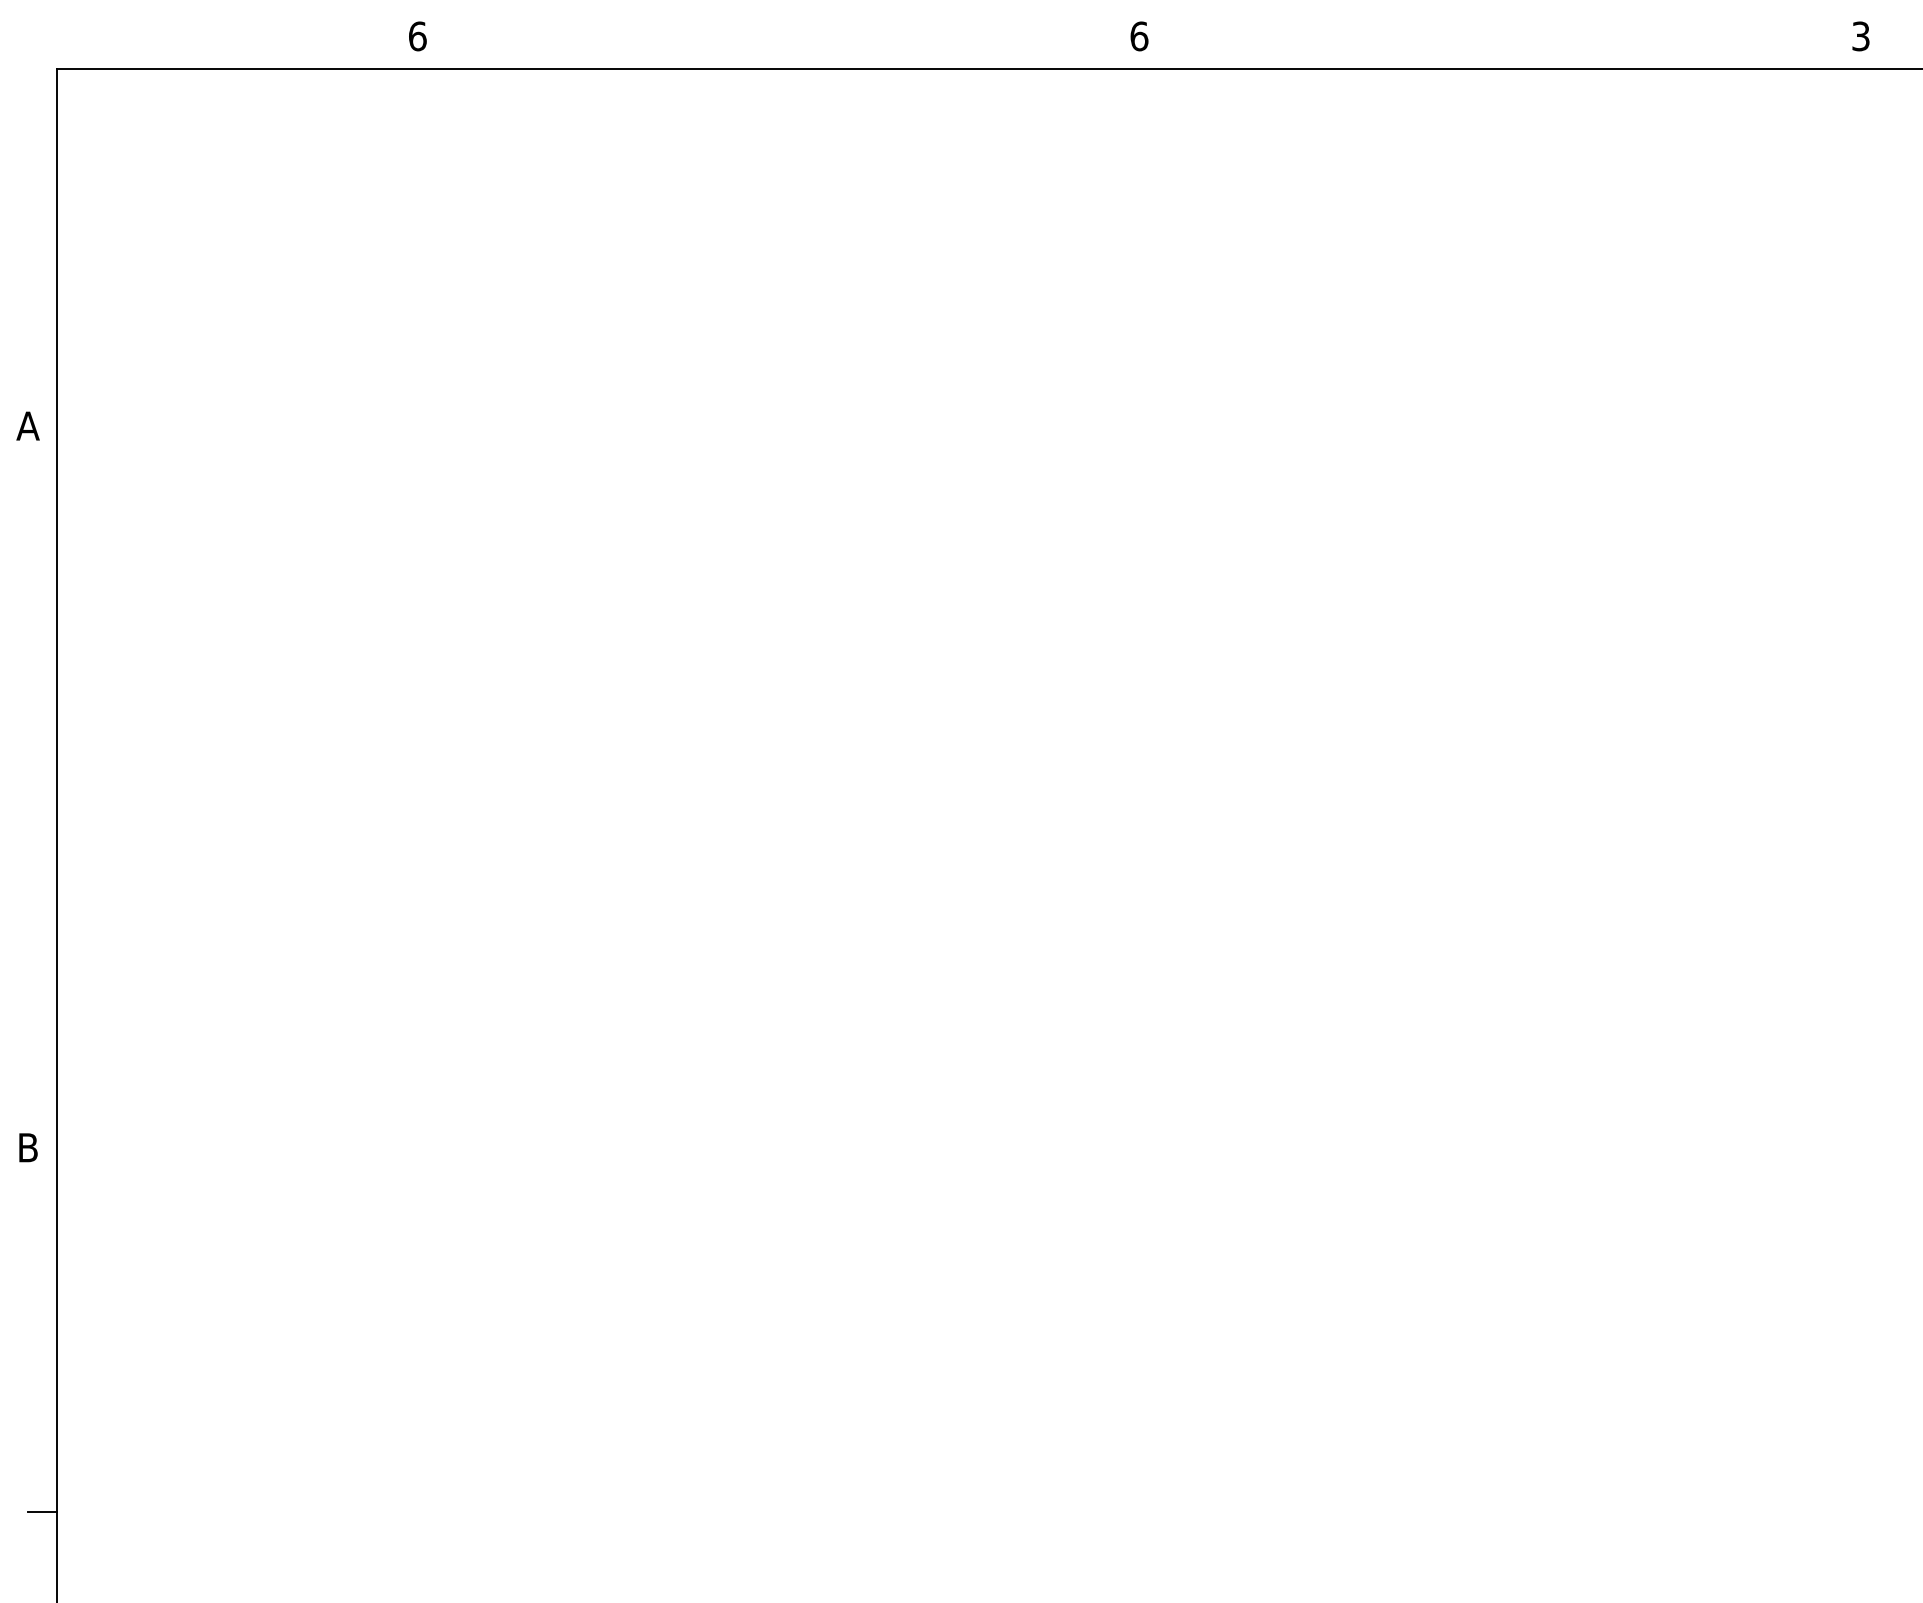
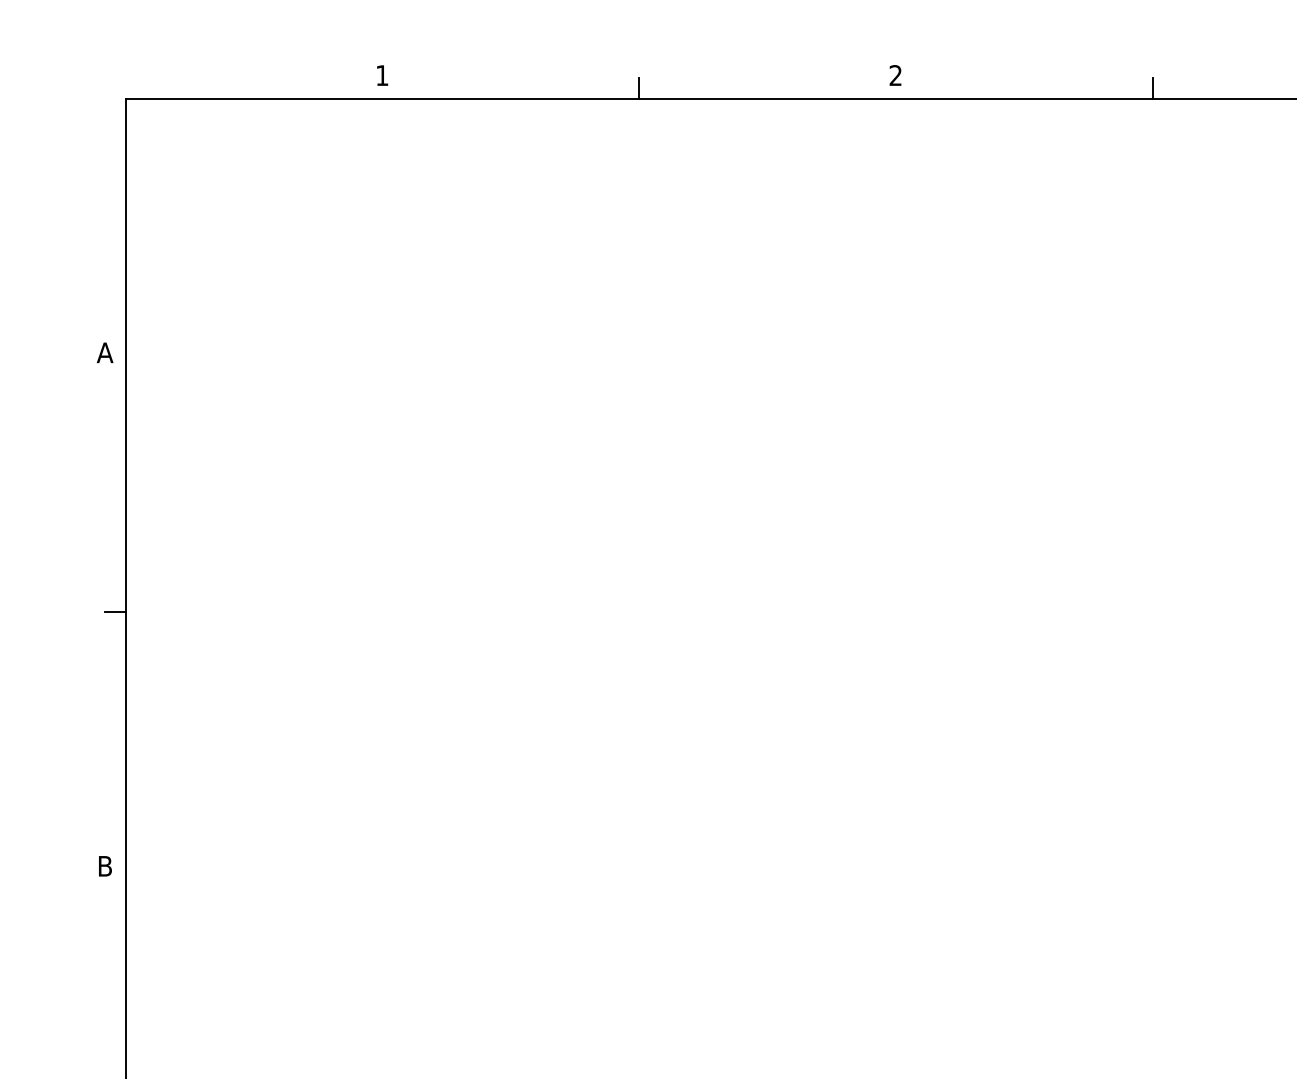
text: (417, 36) -> (382, 75), 6 -> 1
text: (1139, 36) -> (895, 75), 6 -> 2
line: (778, 54) -> (639, 88), added
line: (1500, 54) -> (1152, 88), added
line: (42, 790) -> (115, 612), added

